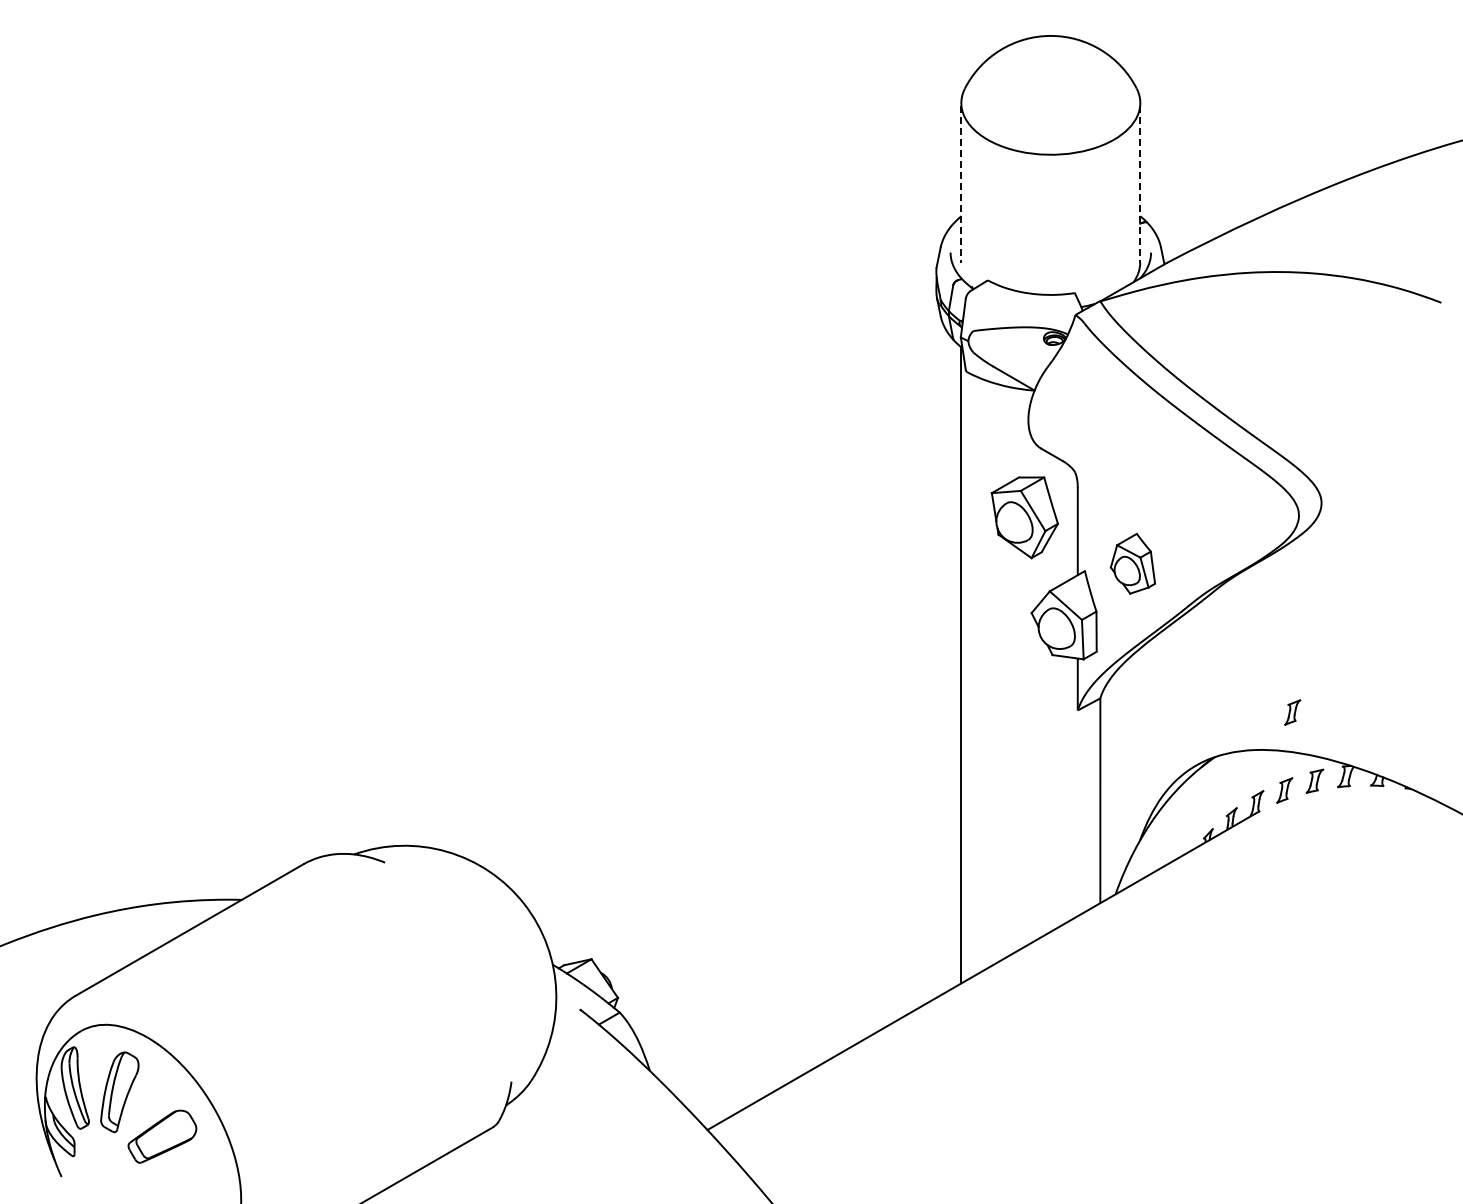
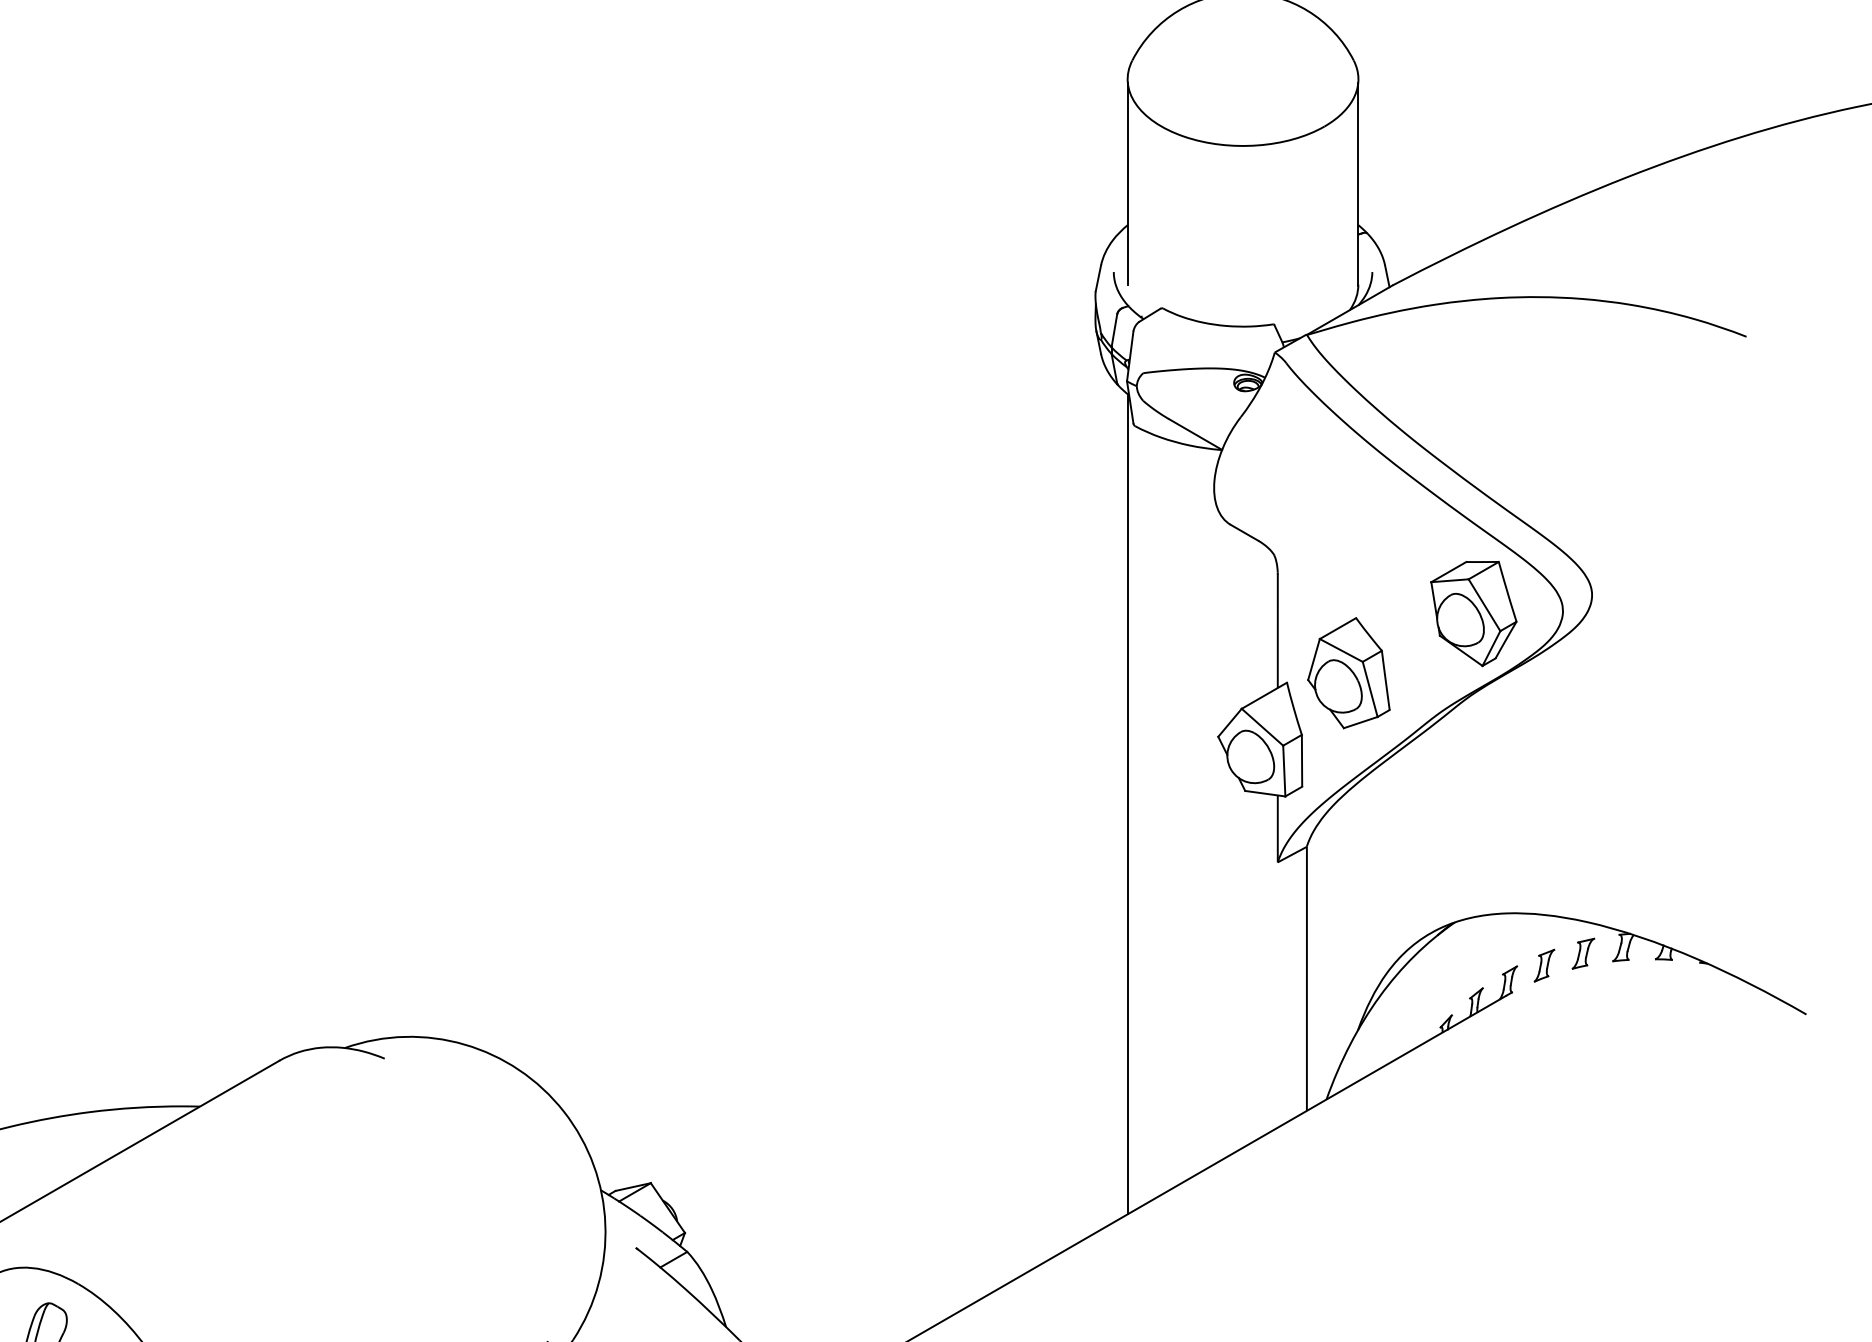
line: (961, 184) -> (1127, 184), dashed -> solid
line: (1140, 184) -> (1358, 184), dashed -> solid
part: (1024, 517) -> (1473, 613), moved
part: (1132, 563) -> (1348, 672), size x1.43
part: (1292, 712) -> (1554, 865), removed

